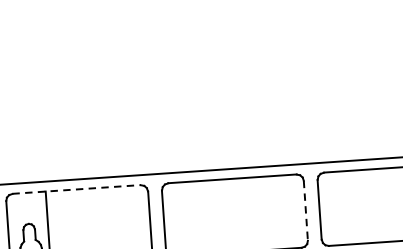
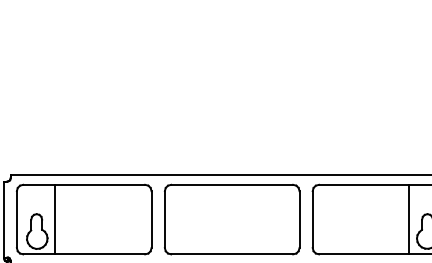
line: (76, 189) -> (84, 184), dashed -> solid
line: (305, 211) -> (299, 220), dashed -> solid

